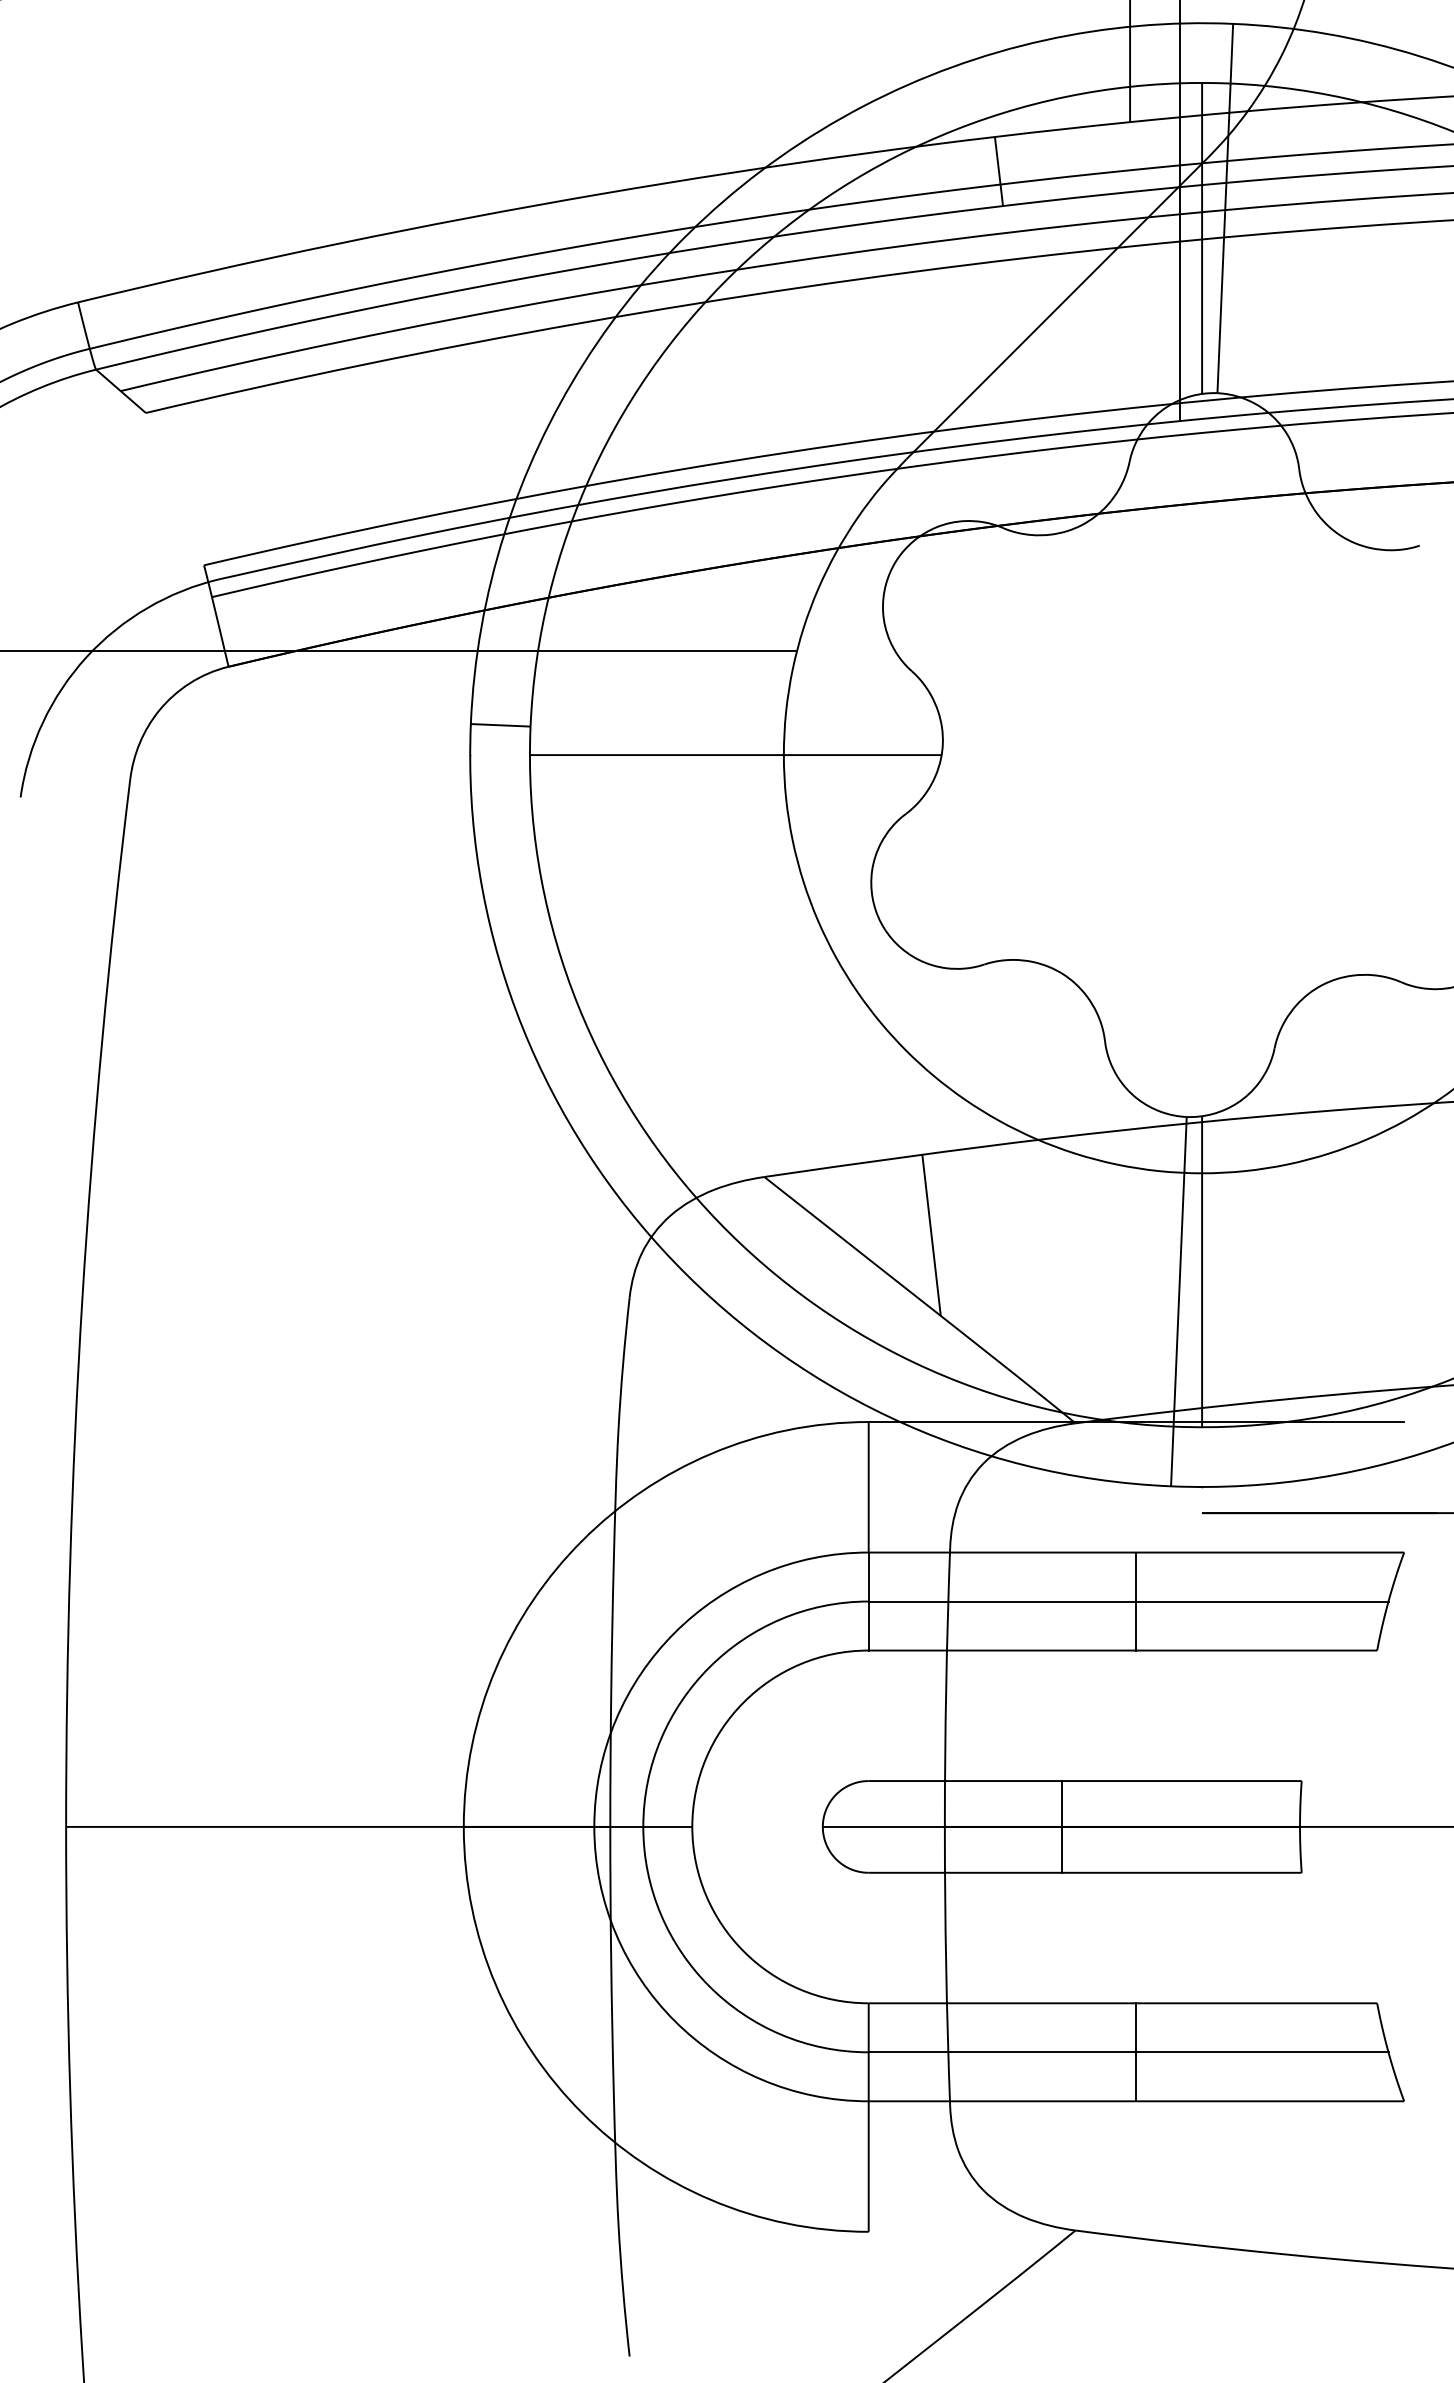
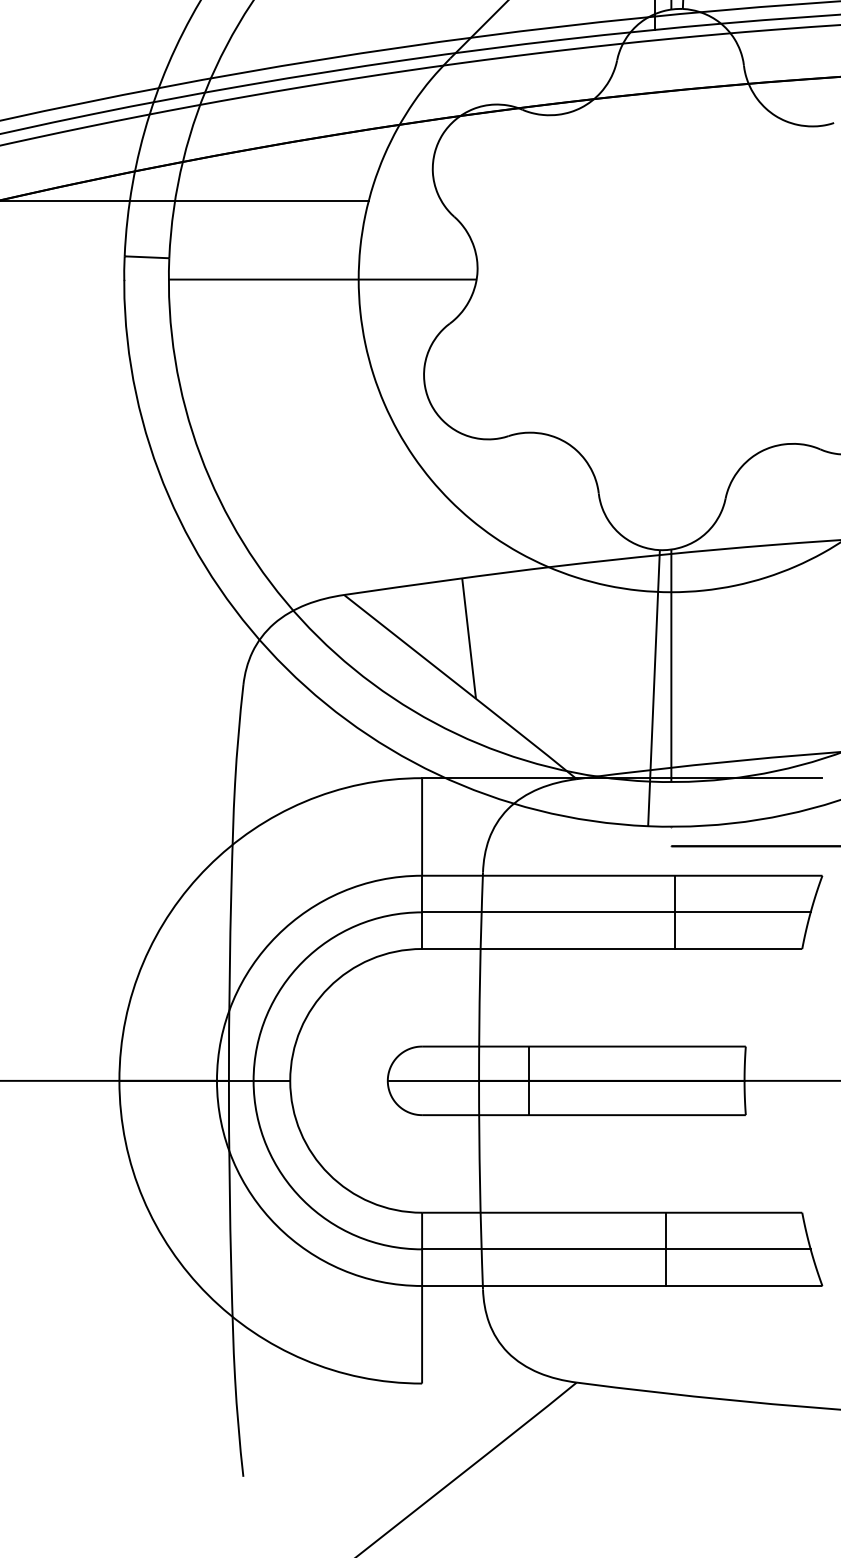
line: (1136, 1601) -> (674, 912), moved
line: (1062, 1826) -> (529, 1080), moved
line: (1136, 2052) -> (665, 1249), moved

